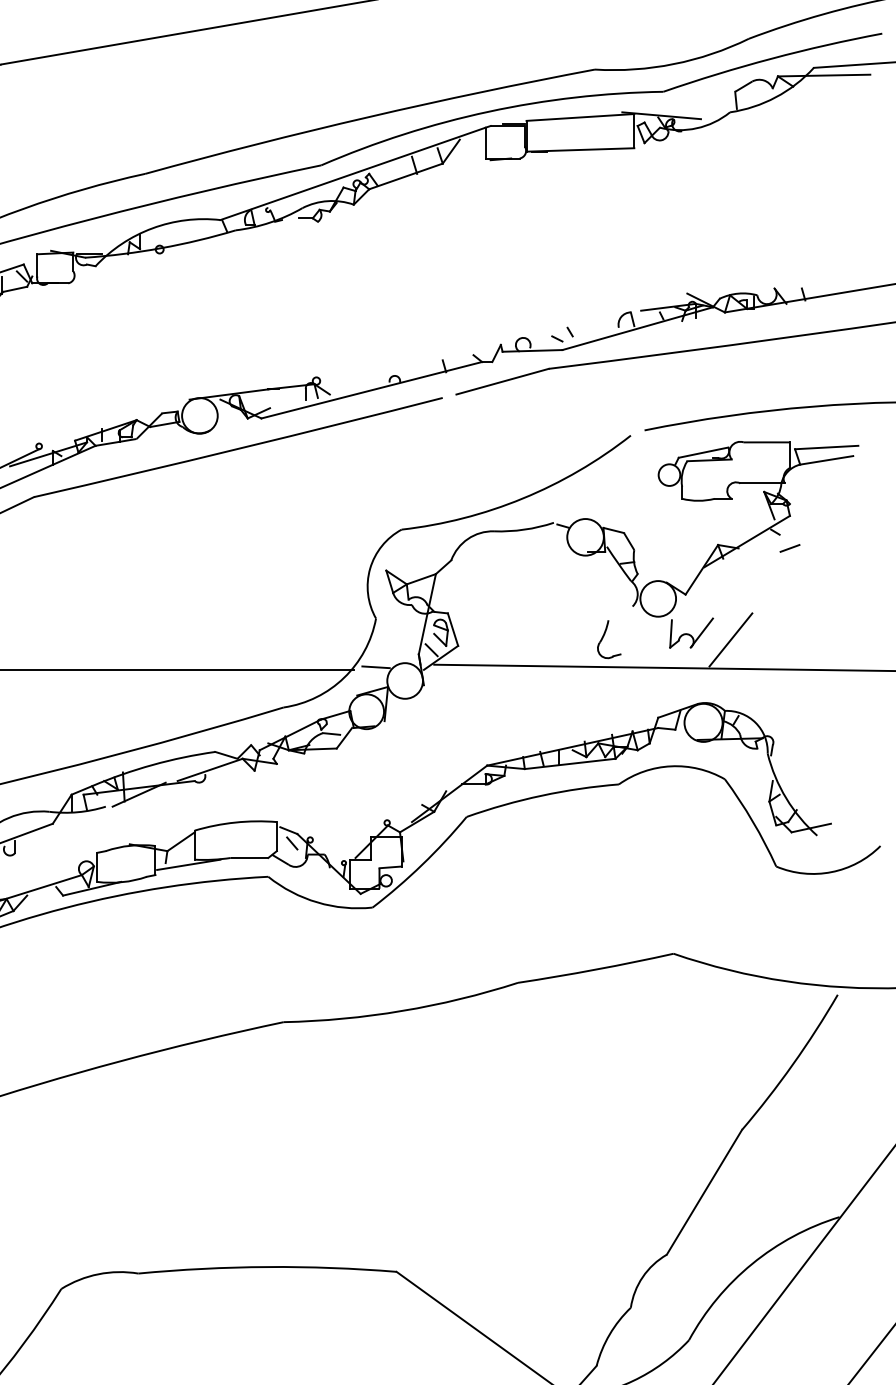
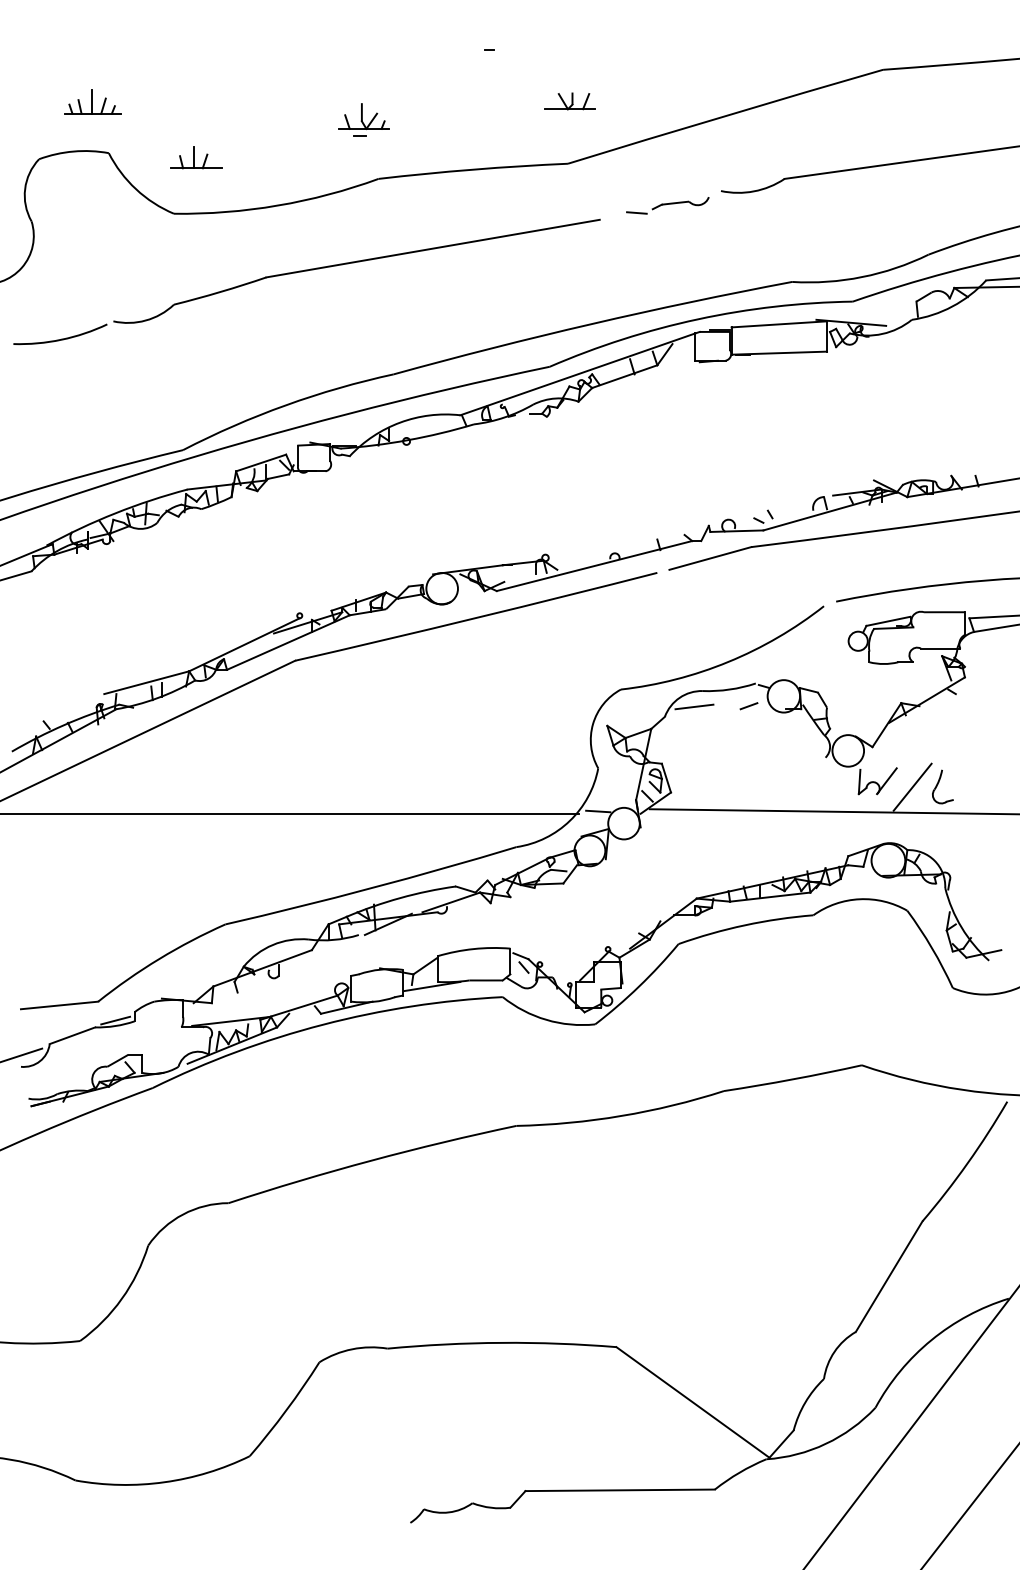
line: (484, 548) -> (694, 706), added
line: (789, 548) -> (748, 706), moved
part: (608, 639) -> (942, 786), moved

